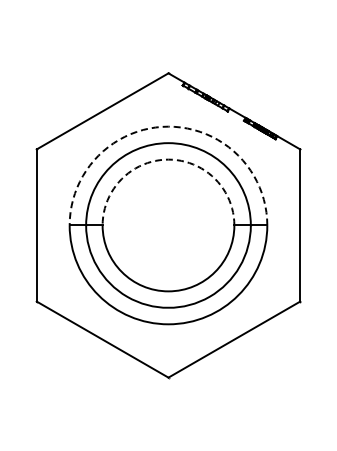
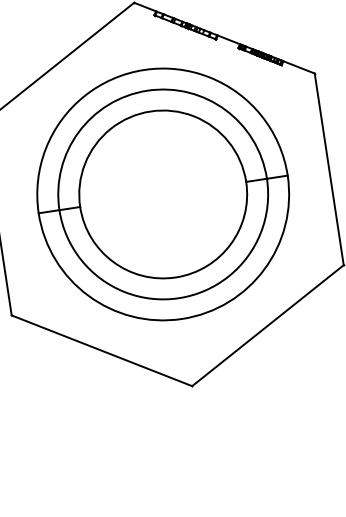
arc: (168, 126) -> (144, 69), dashed -> solid
arc: (168, 159) -> (150, 111), dashed -> solid

